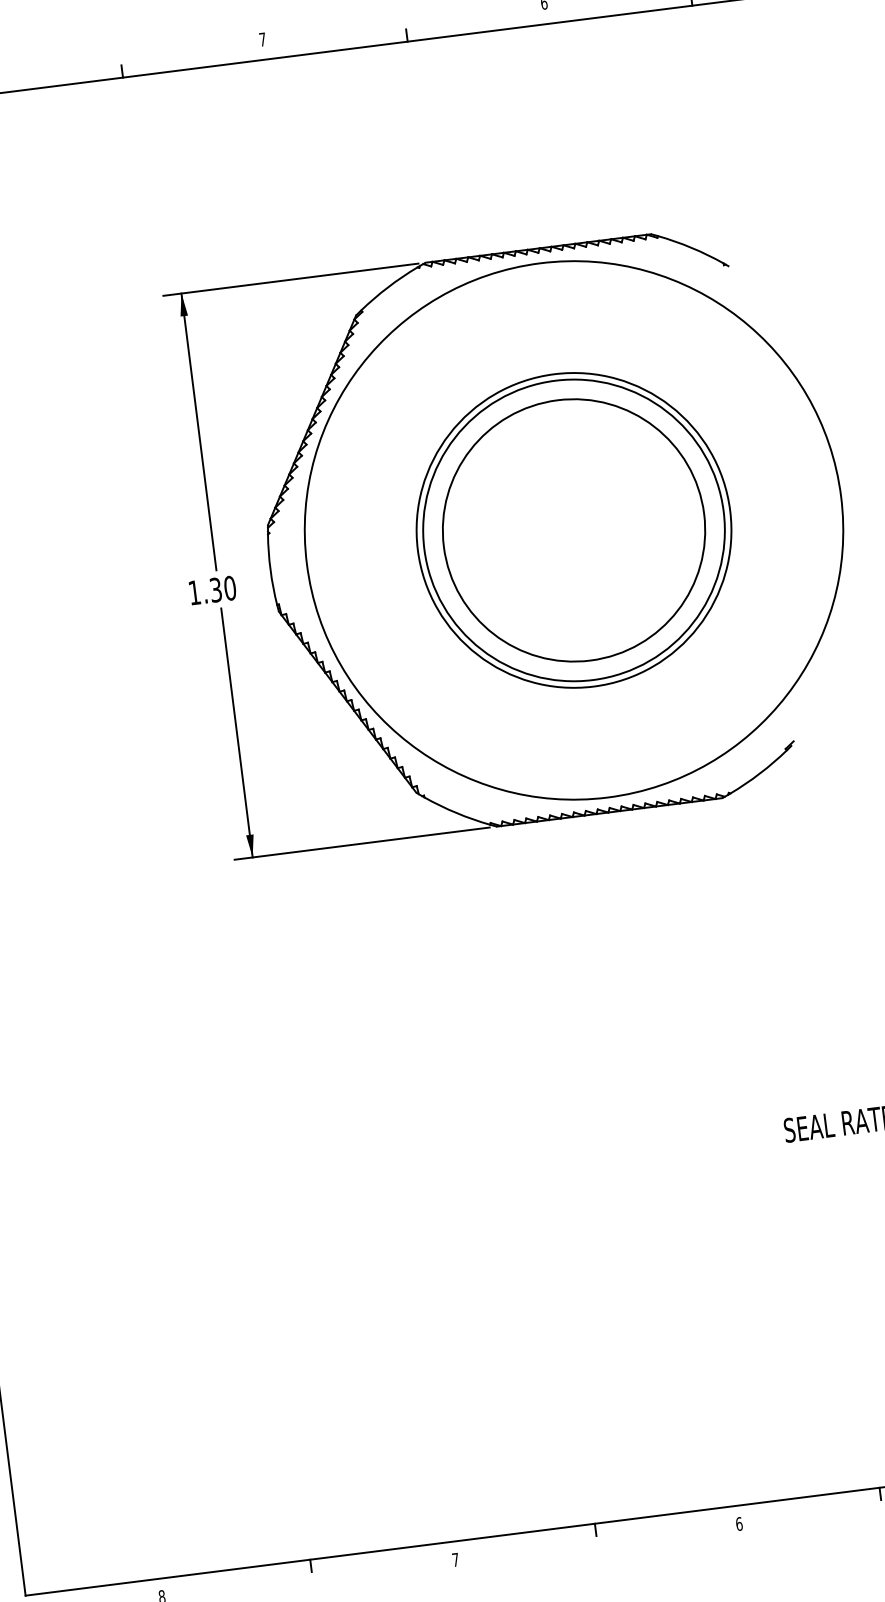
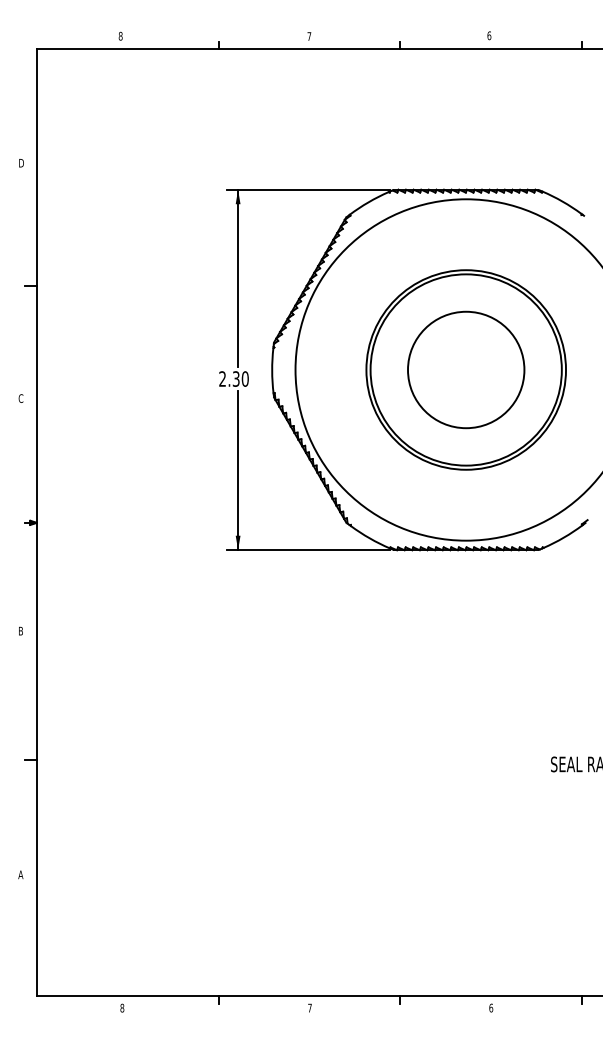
circle: (574, 529) -> (466, 369), size x0.7
text: (194, 591) -> (222, 378), 1.30 -> 2.30

